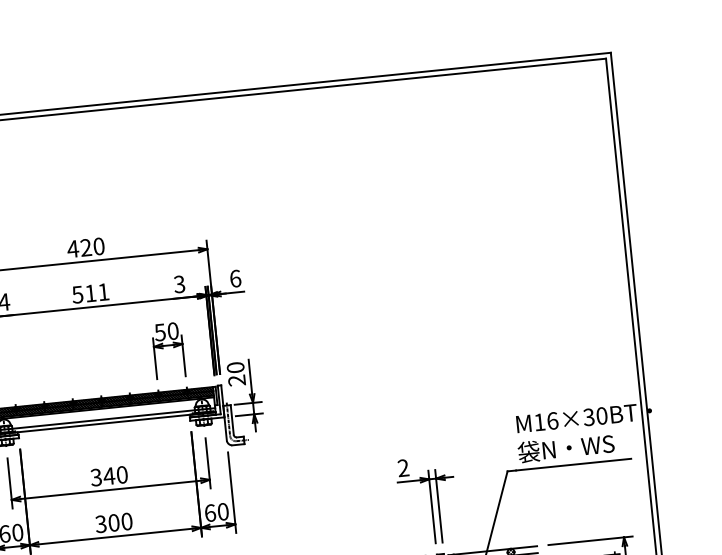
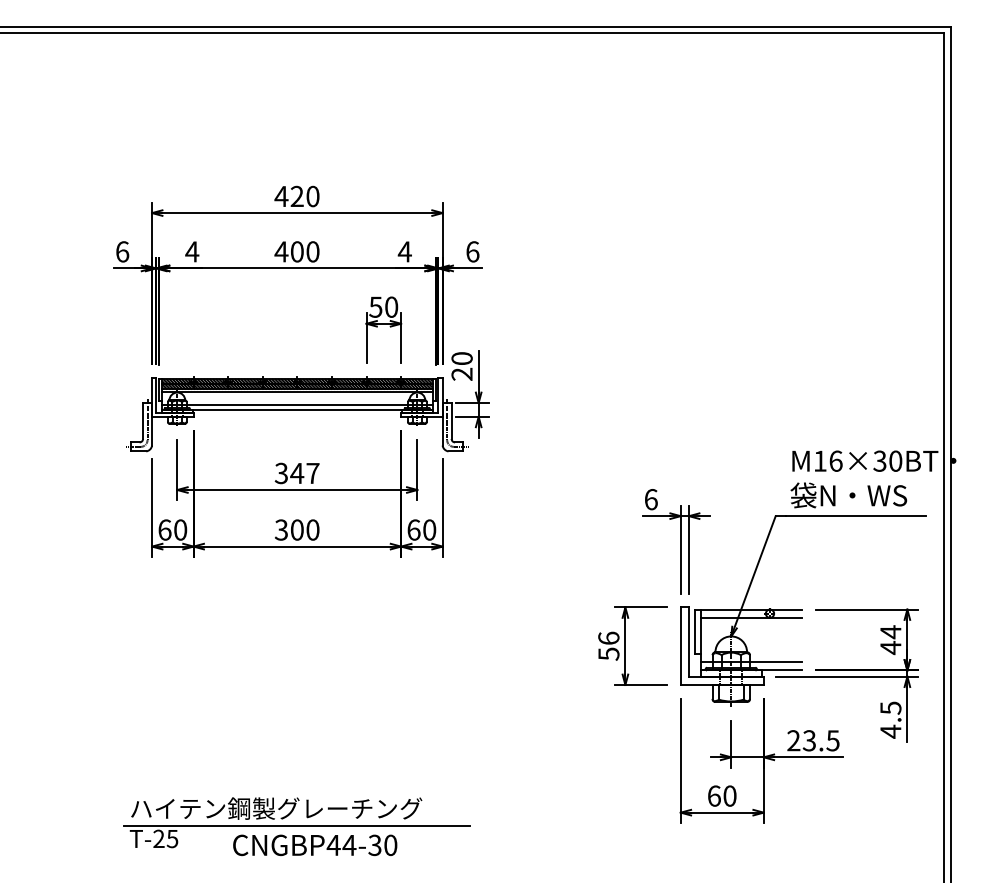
text: (179, 284) -> (404, 251), 3 -> 4
text: (90, 293) -> (296, 251), 511 -> 400
text: (402, 468) -> (650, 499), 2 -> 6
text: (121, 474) -> (312, 473), 340 -> 347

